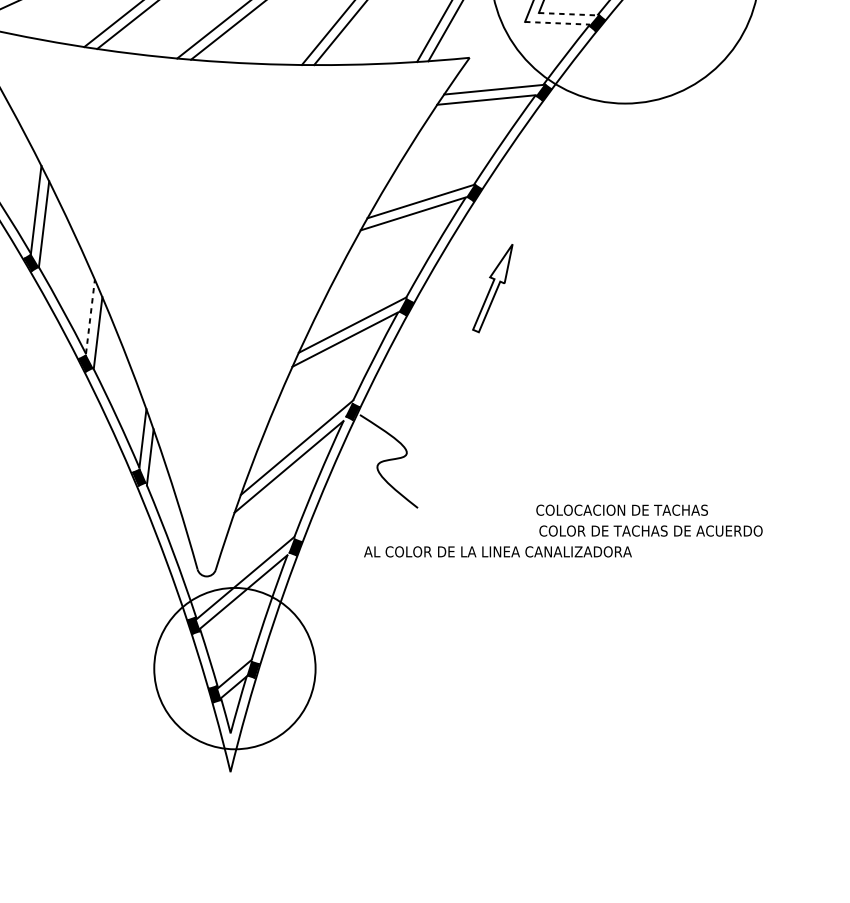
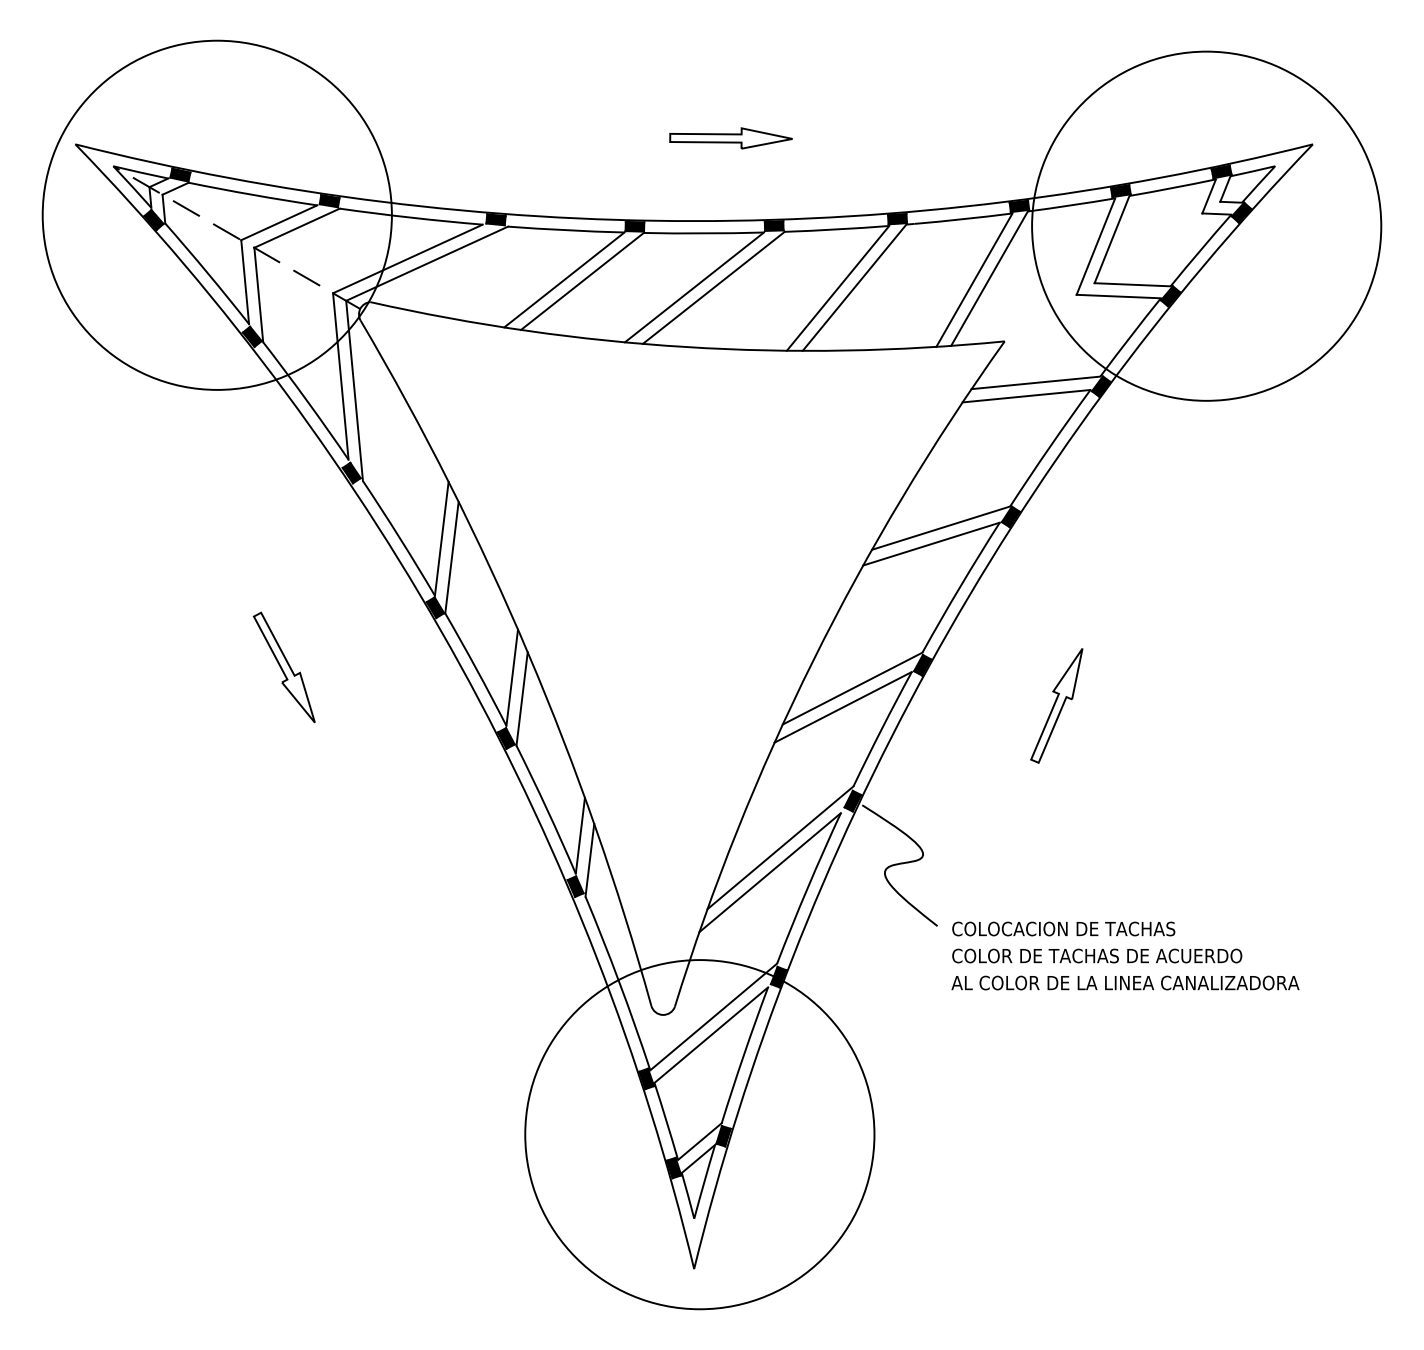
line: (568, 14) -> (1133, 284), dashed -> solid
line: (558, 23) -> (1119, 296), dashed -> solid
part: (492, 288) -> (1056, 705), moved
line: (90, 316) -> (512, 677), dashed -> solid
text: (621, 509) -> (1063, 928), moved
text: (651, 530) -> (1097, 955), moved
text: (497, 551) -> (1125, 982), moved
circle: (234, 668) -> (699, 1134), size x1.67

